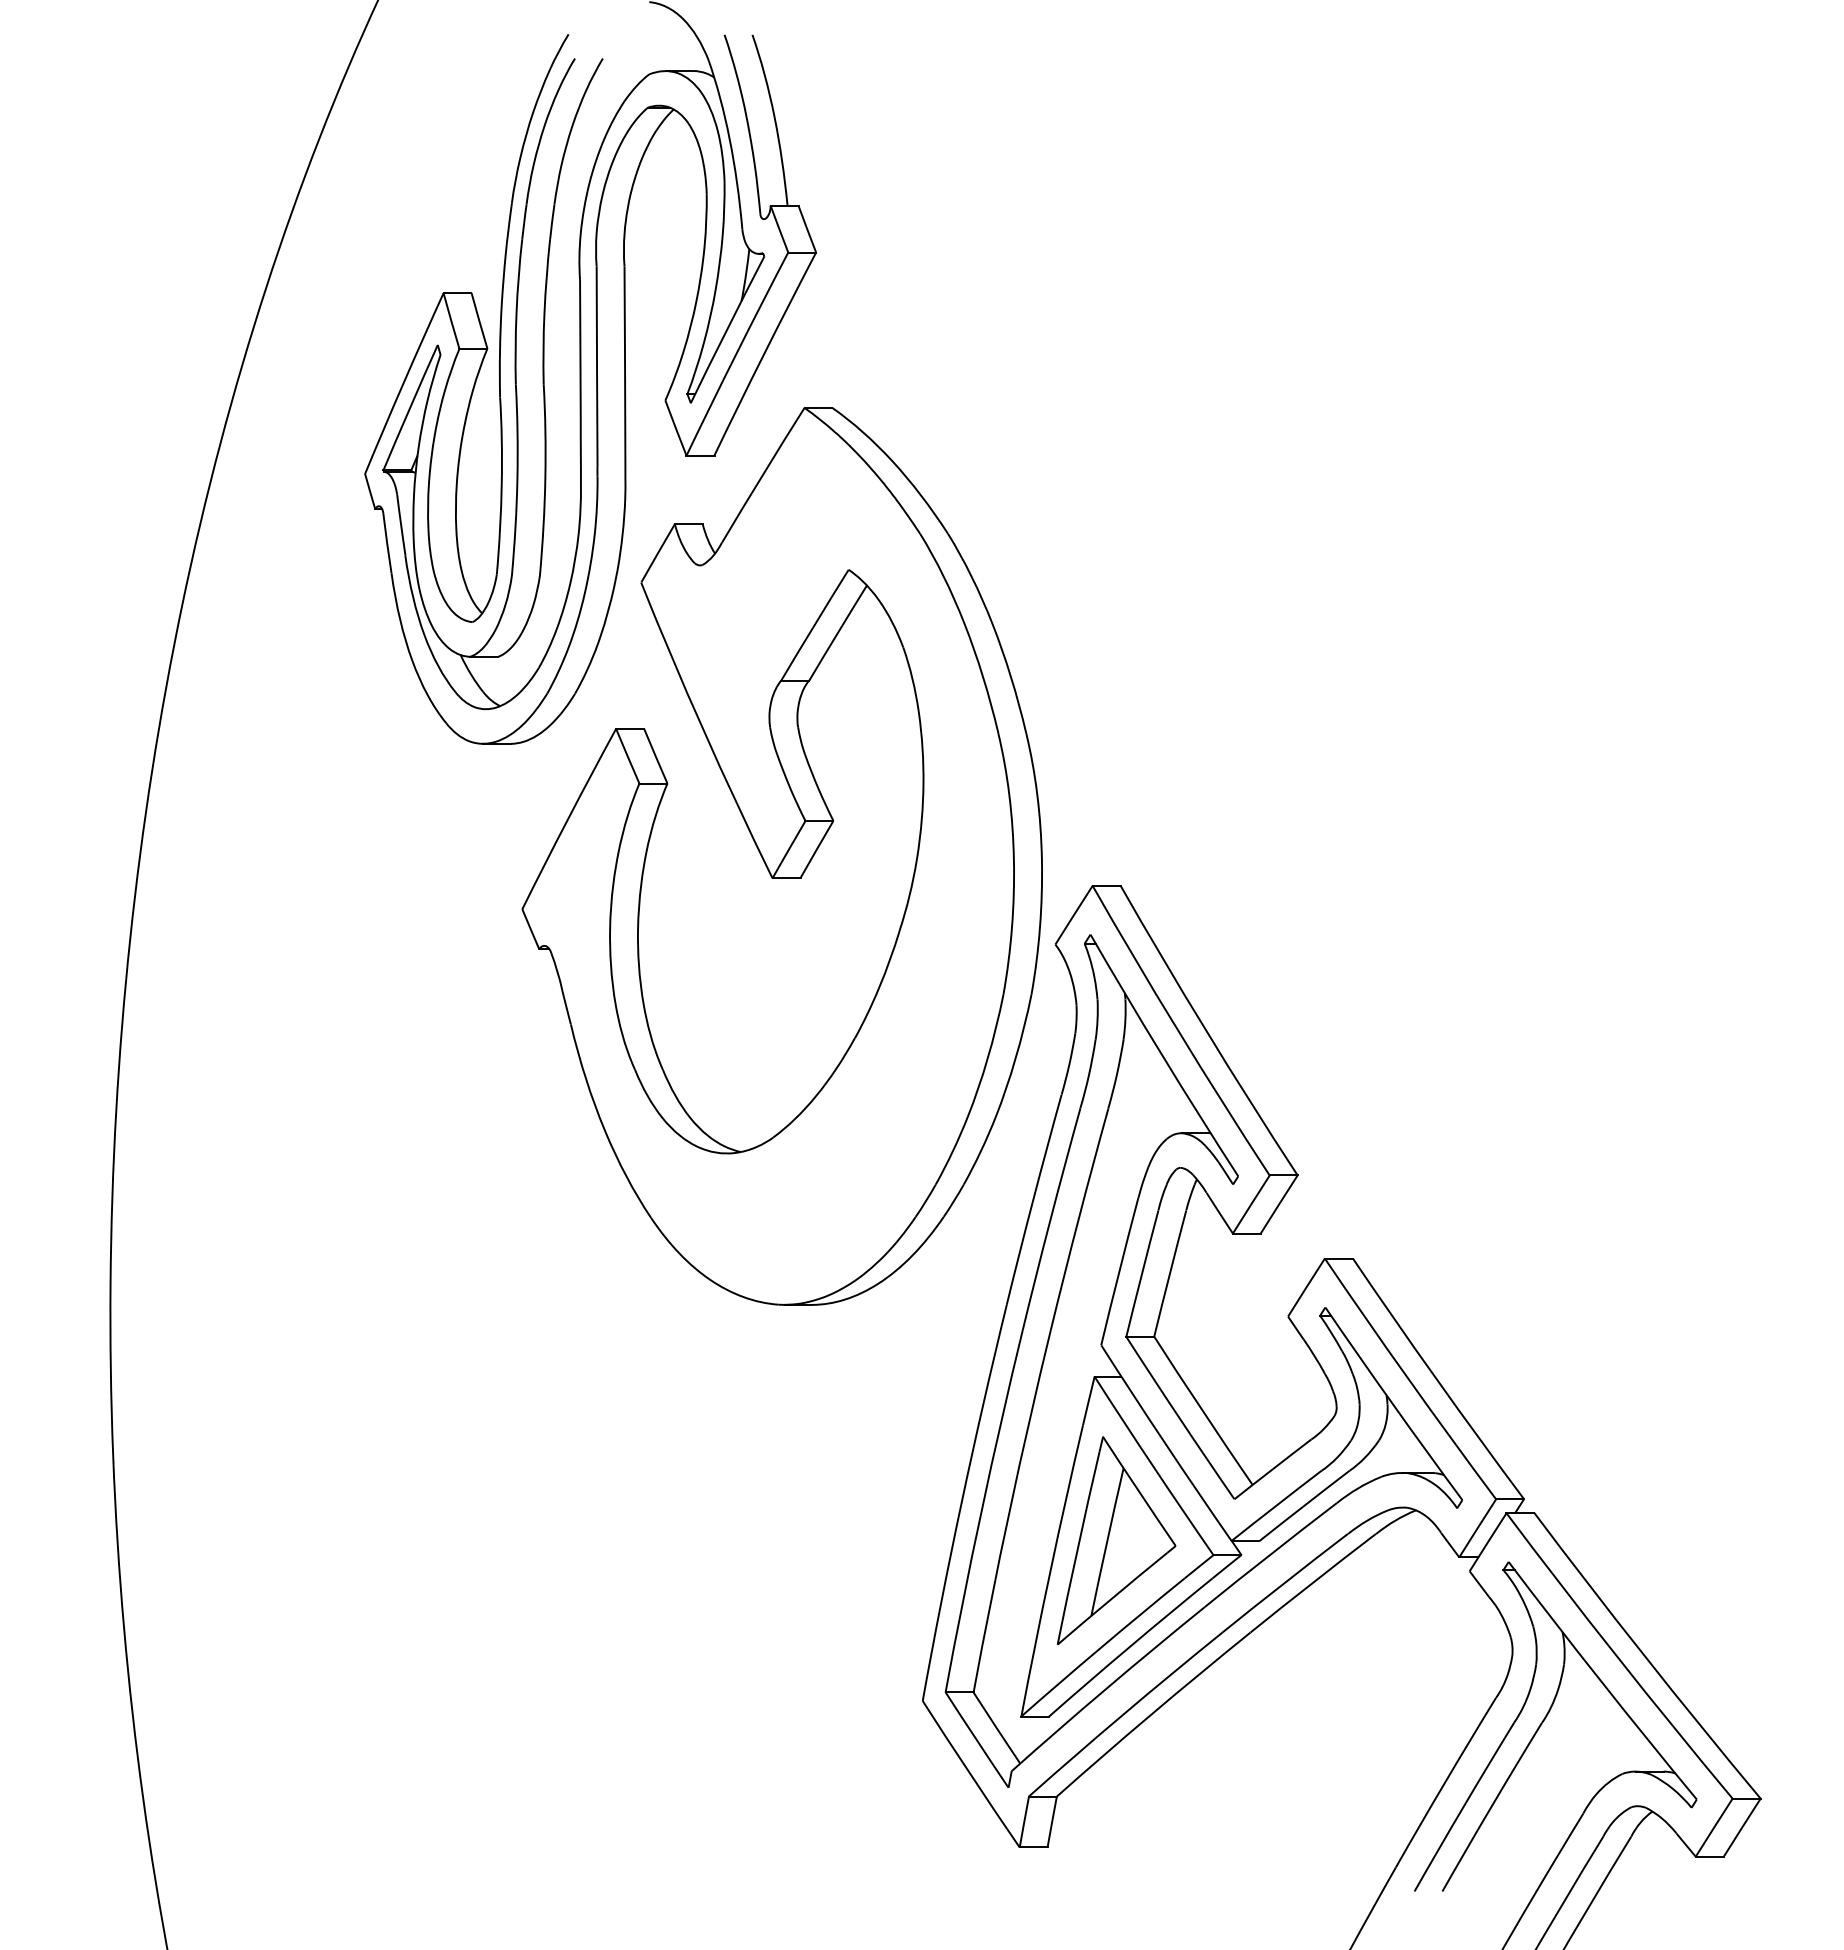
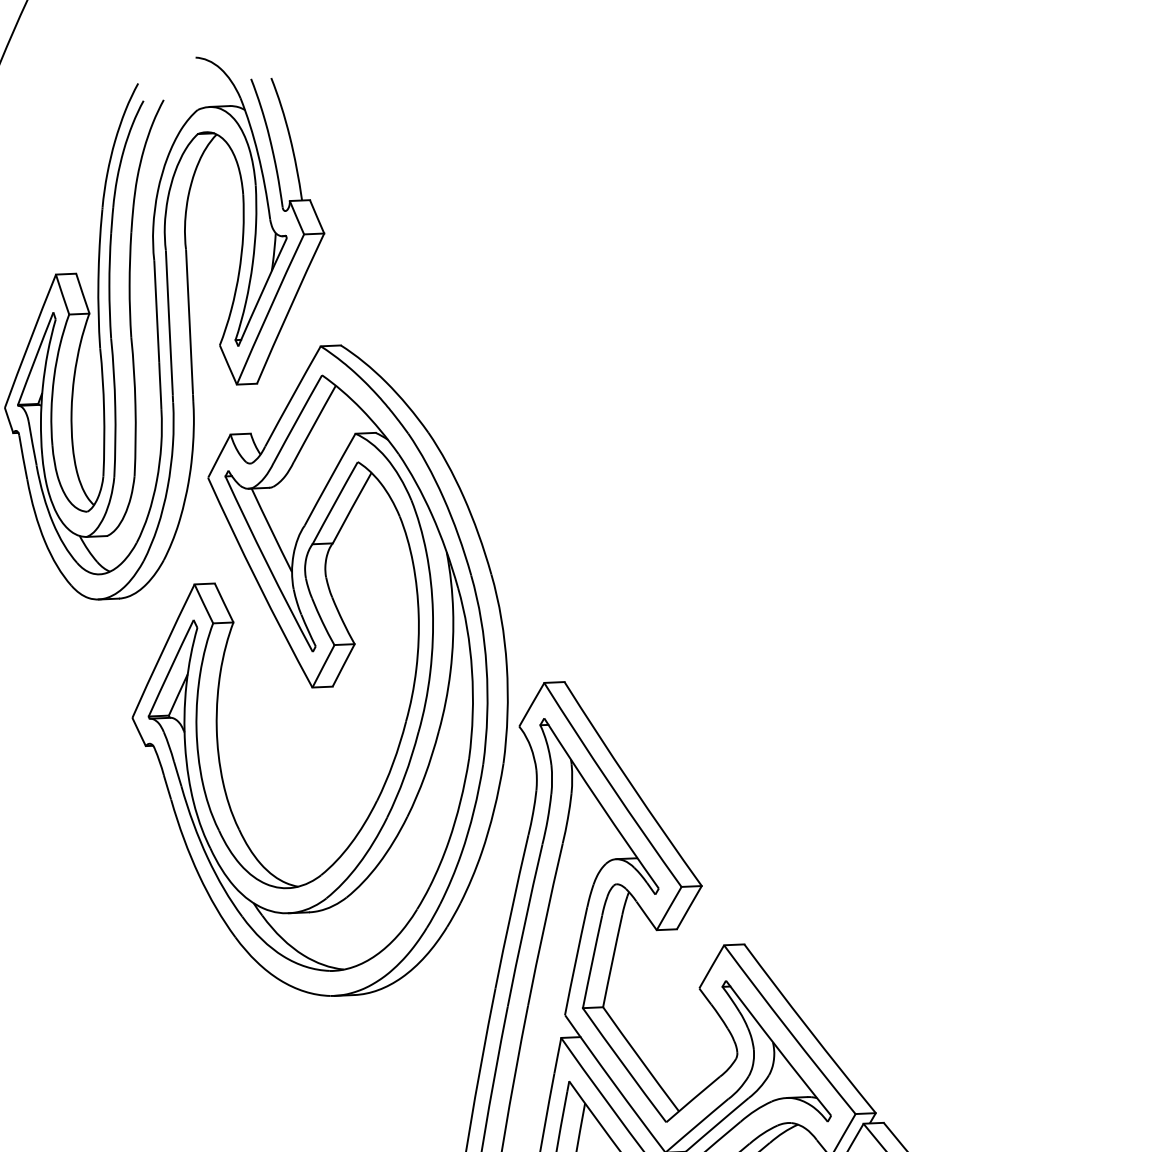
part: (774, 829) -> (312, 652), added

